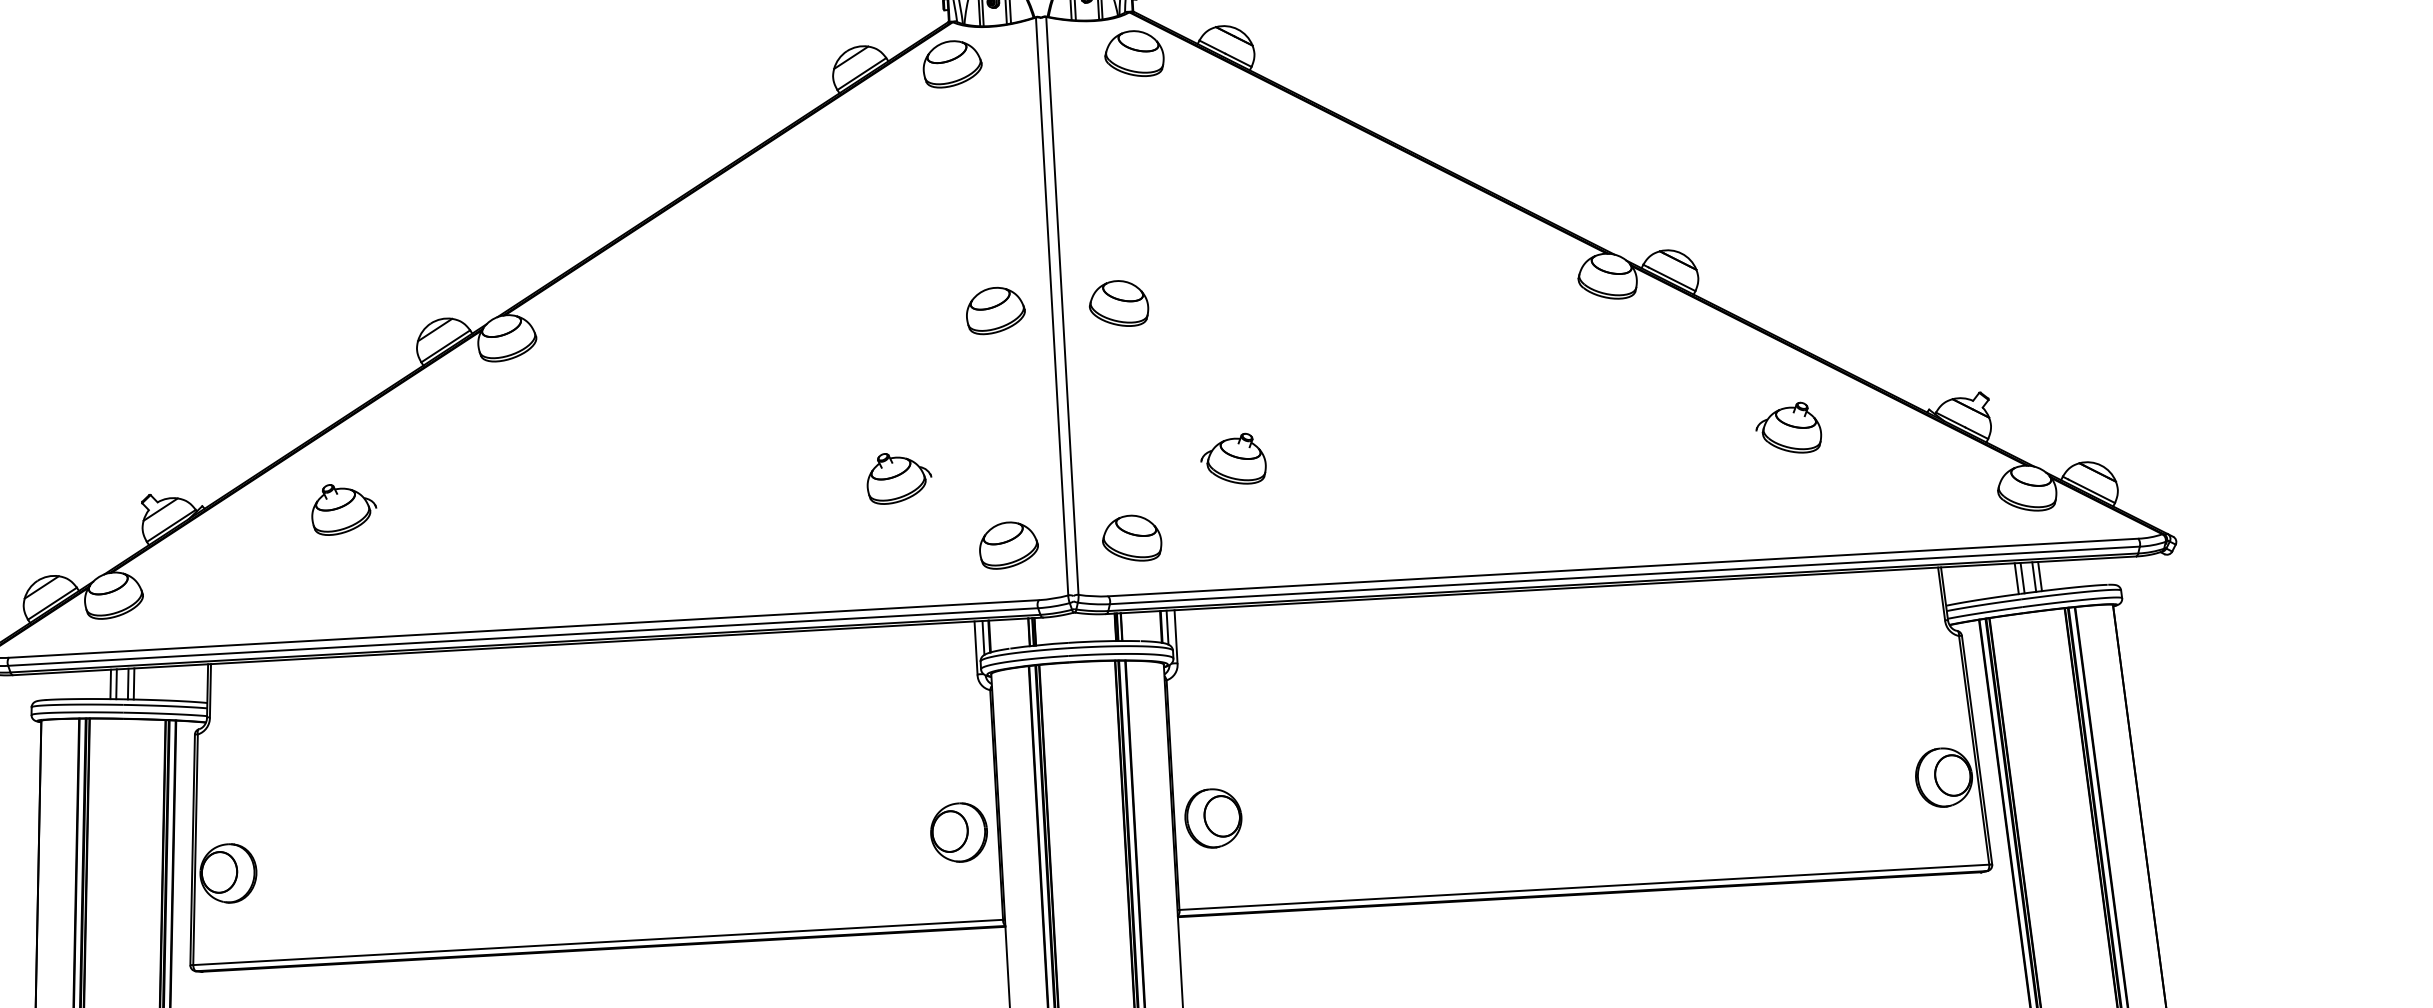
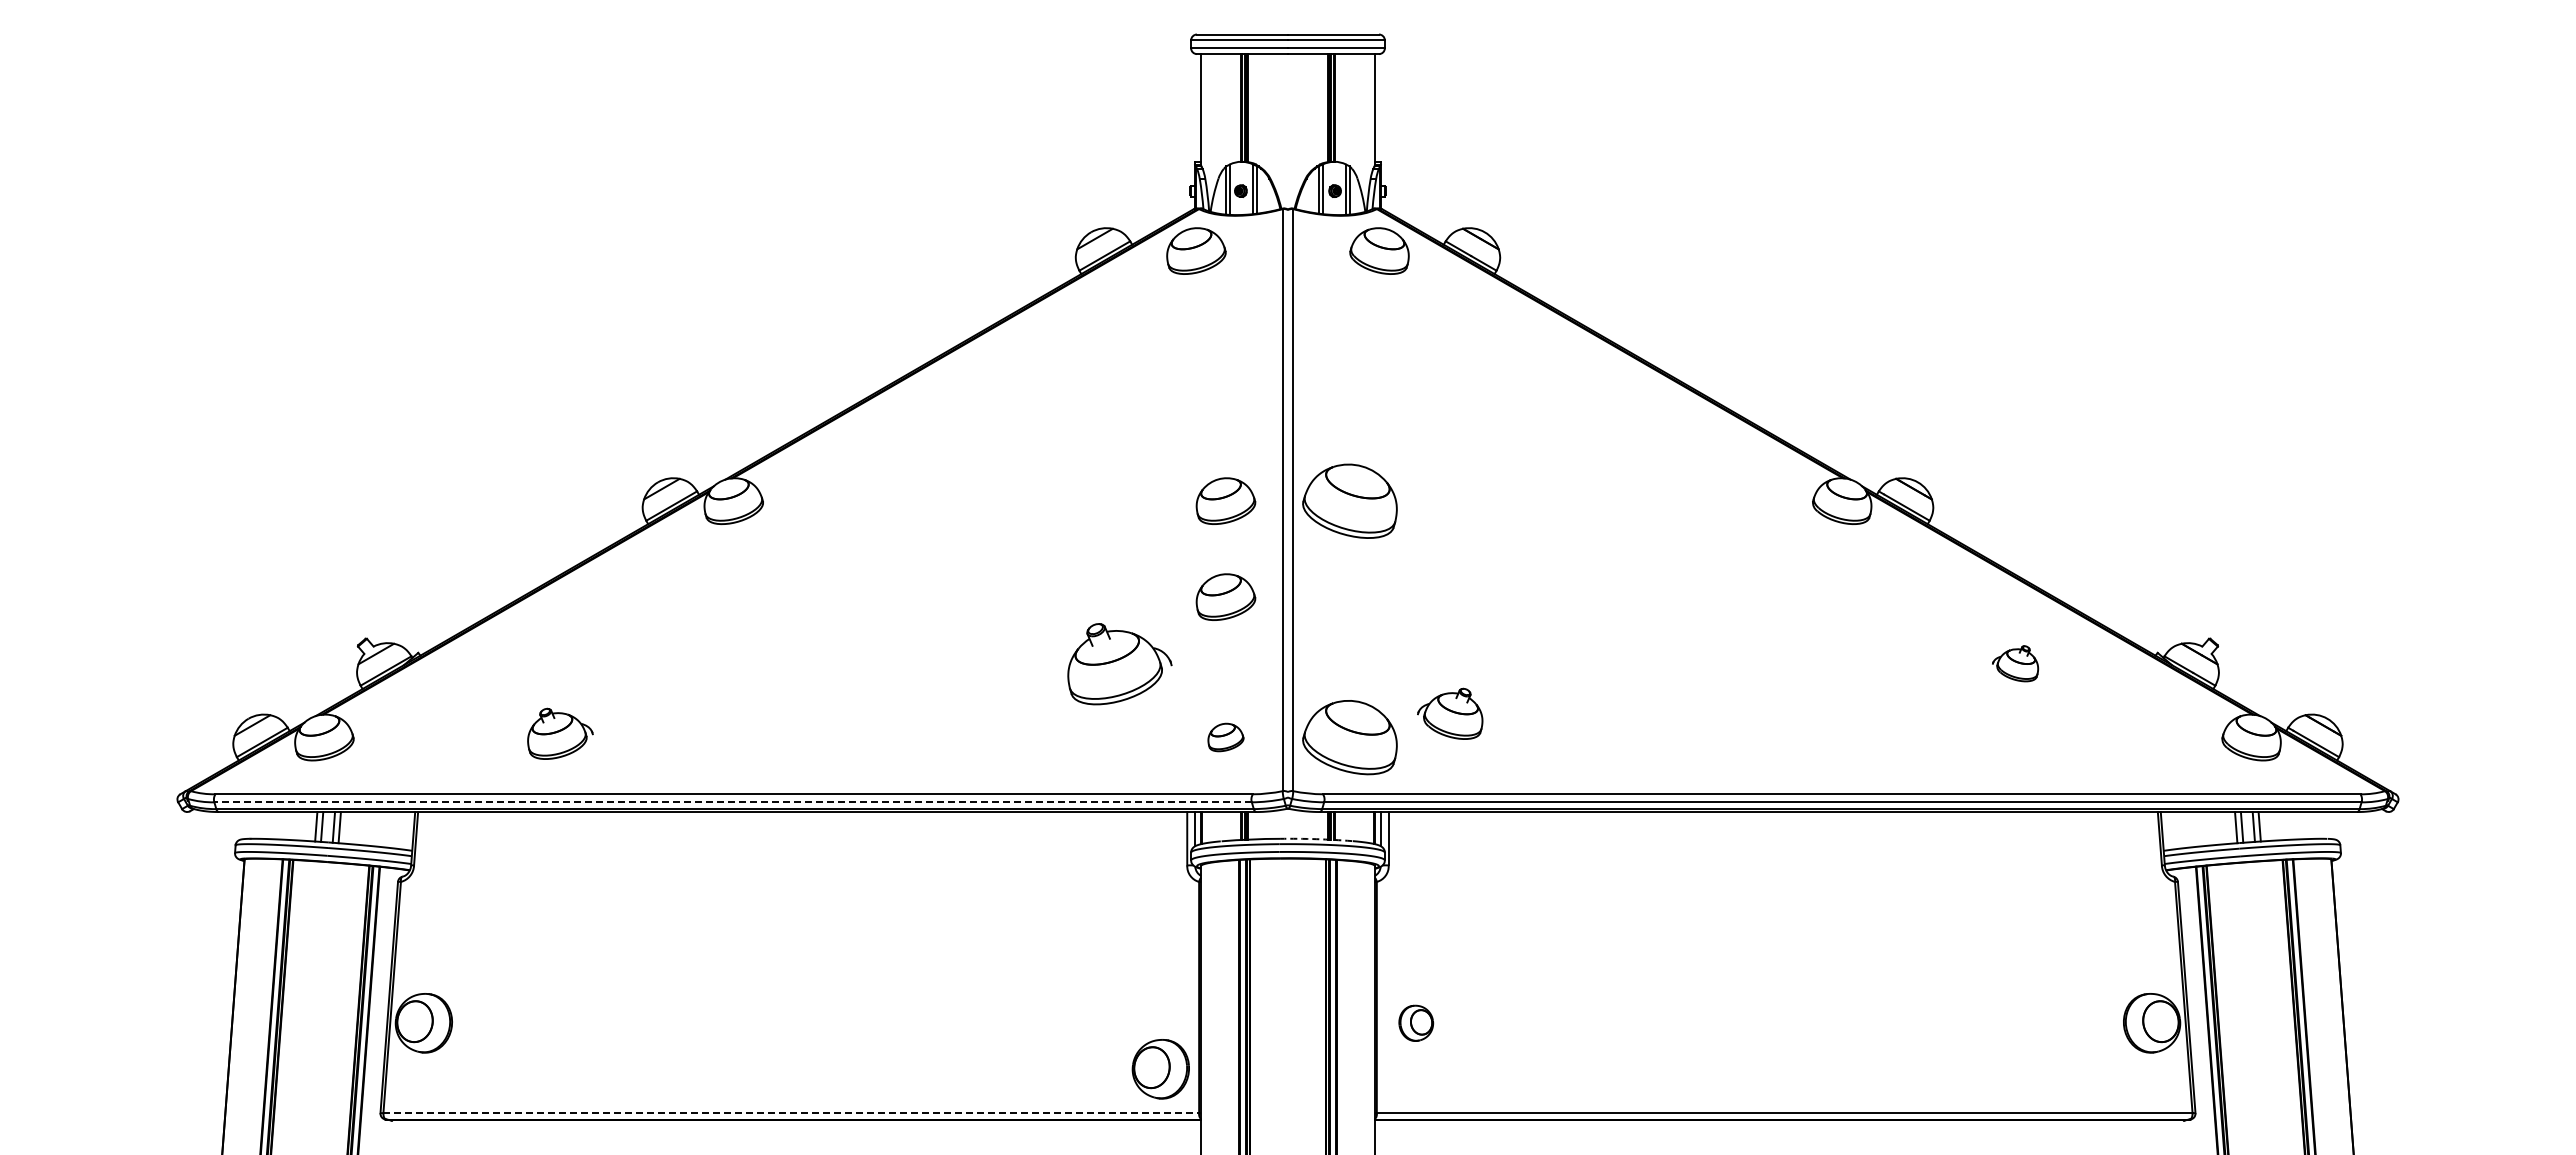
part: (1118, 303) -> (1349, 500), size x1.6
part: (1000, 405) -> (1225, 596), added
part: (1788, 428) -> (2015, 663), size x0.7
part: (1233, 459) -> (1450, 713), moved
part: (899, 477) -> (1119, 663), size x1.6
part: (344, 508) -> (560, 733), moved
part: (1131, 538) -> (1349, 737), size x1.6
part: (1008, 545) -> (1225, 737), size x0.6
line: (523, 637) -> (733, 802), solid -> dashed
arc: (1104, 641) -> (1316, 839), solid -> dashed
part: (1213, 818) -> (1416, 1023), size x0.6
part: (958, 832) -> (1160, 1069), moved
line: (598, 942) -> (791, 1113), solid -> dashed

